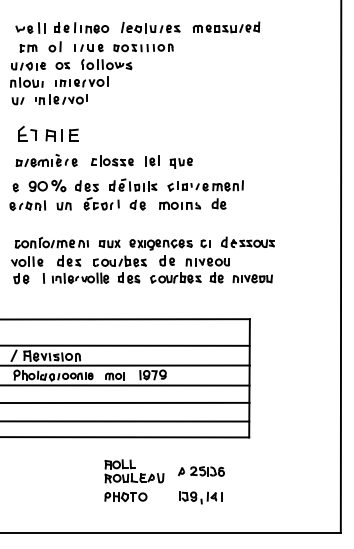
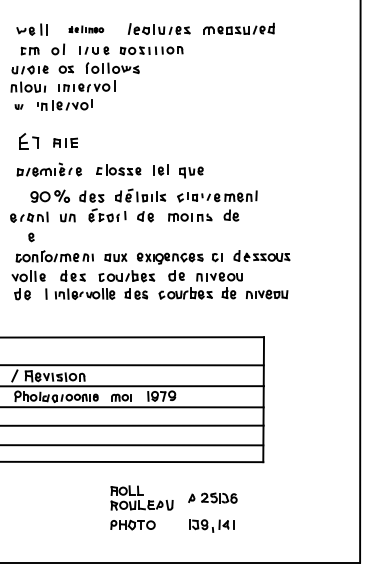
part: (81, 27) -> (86, 29), size x0.6
part: (17, 101) -> (18, 107), size x0.6
part: (61, 134) -> (64, 142), size x0.7
part: (15, 187) -> (31, 237), moved

